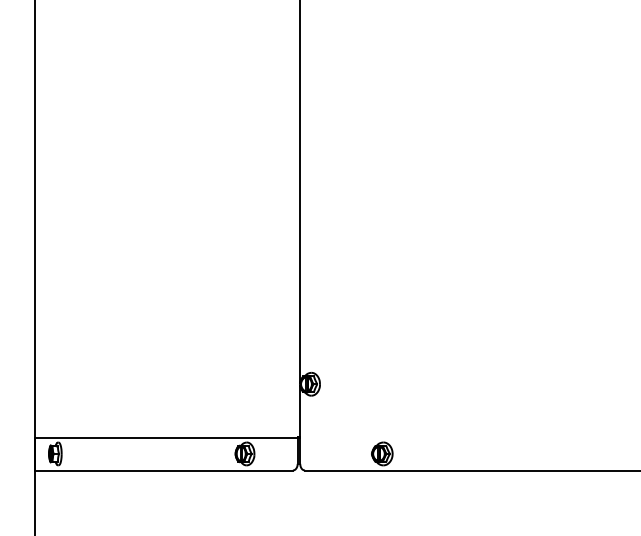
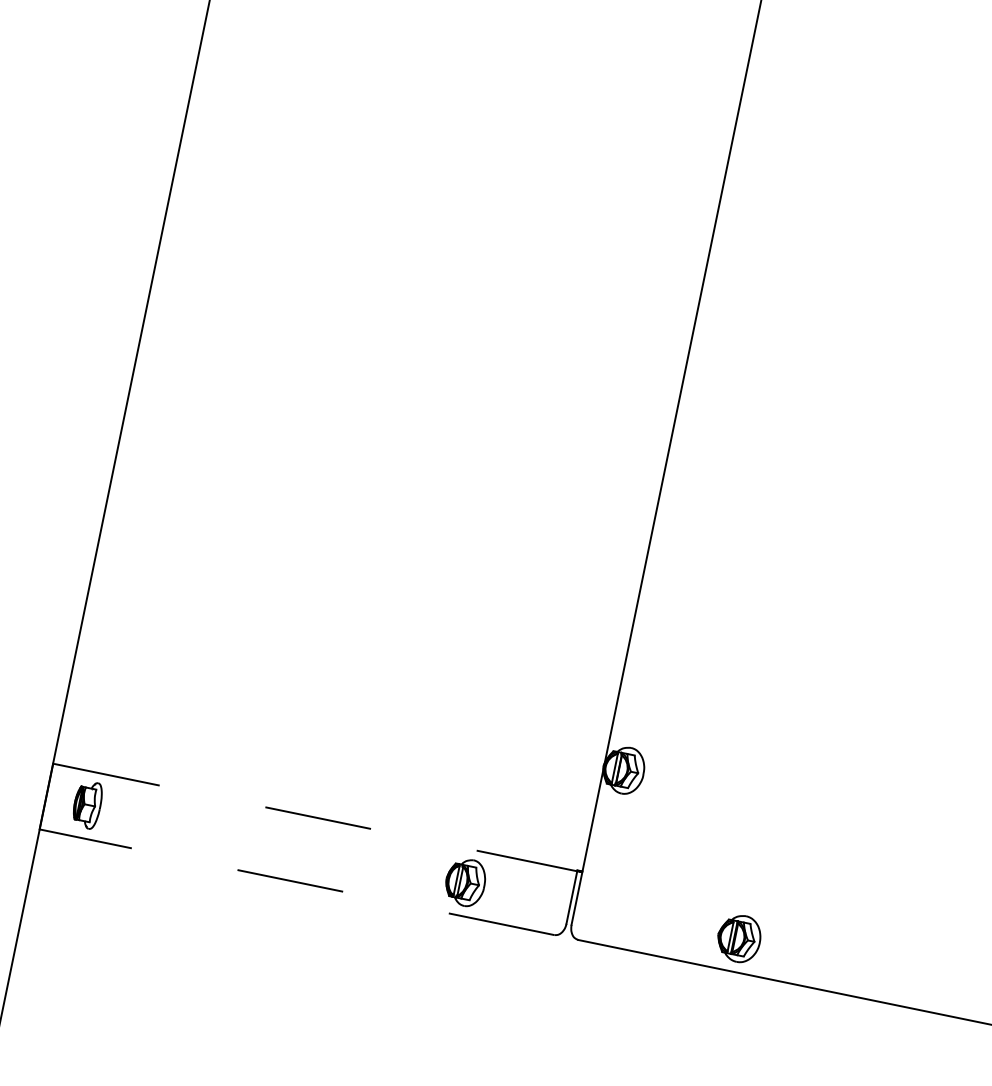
line: (167, 437) -> (317, 817), solid -> dashed
line: (163, 470) -> (296, 882), solid -> dashed

